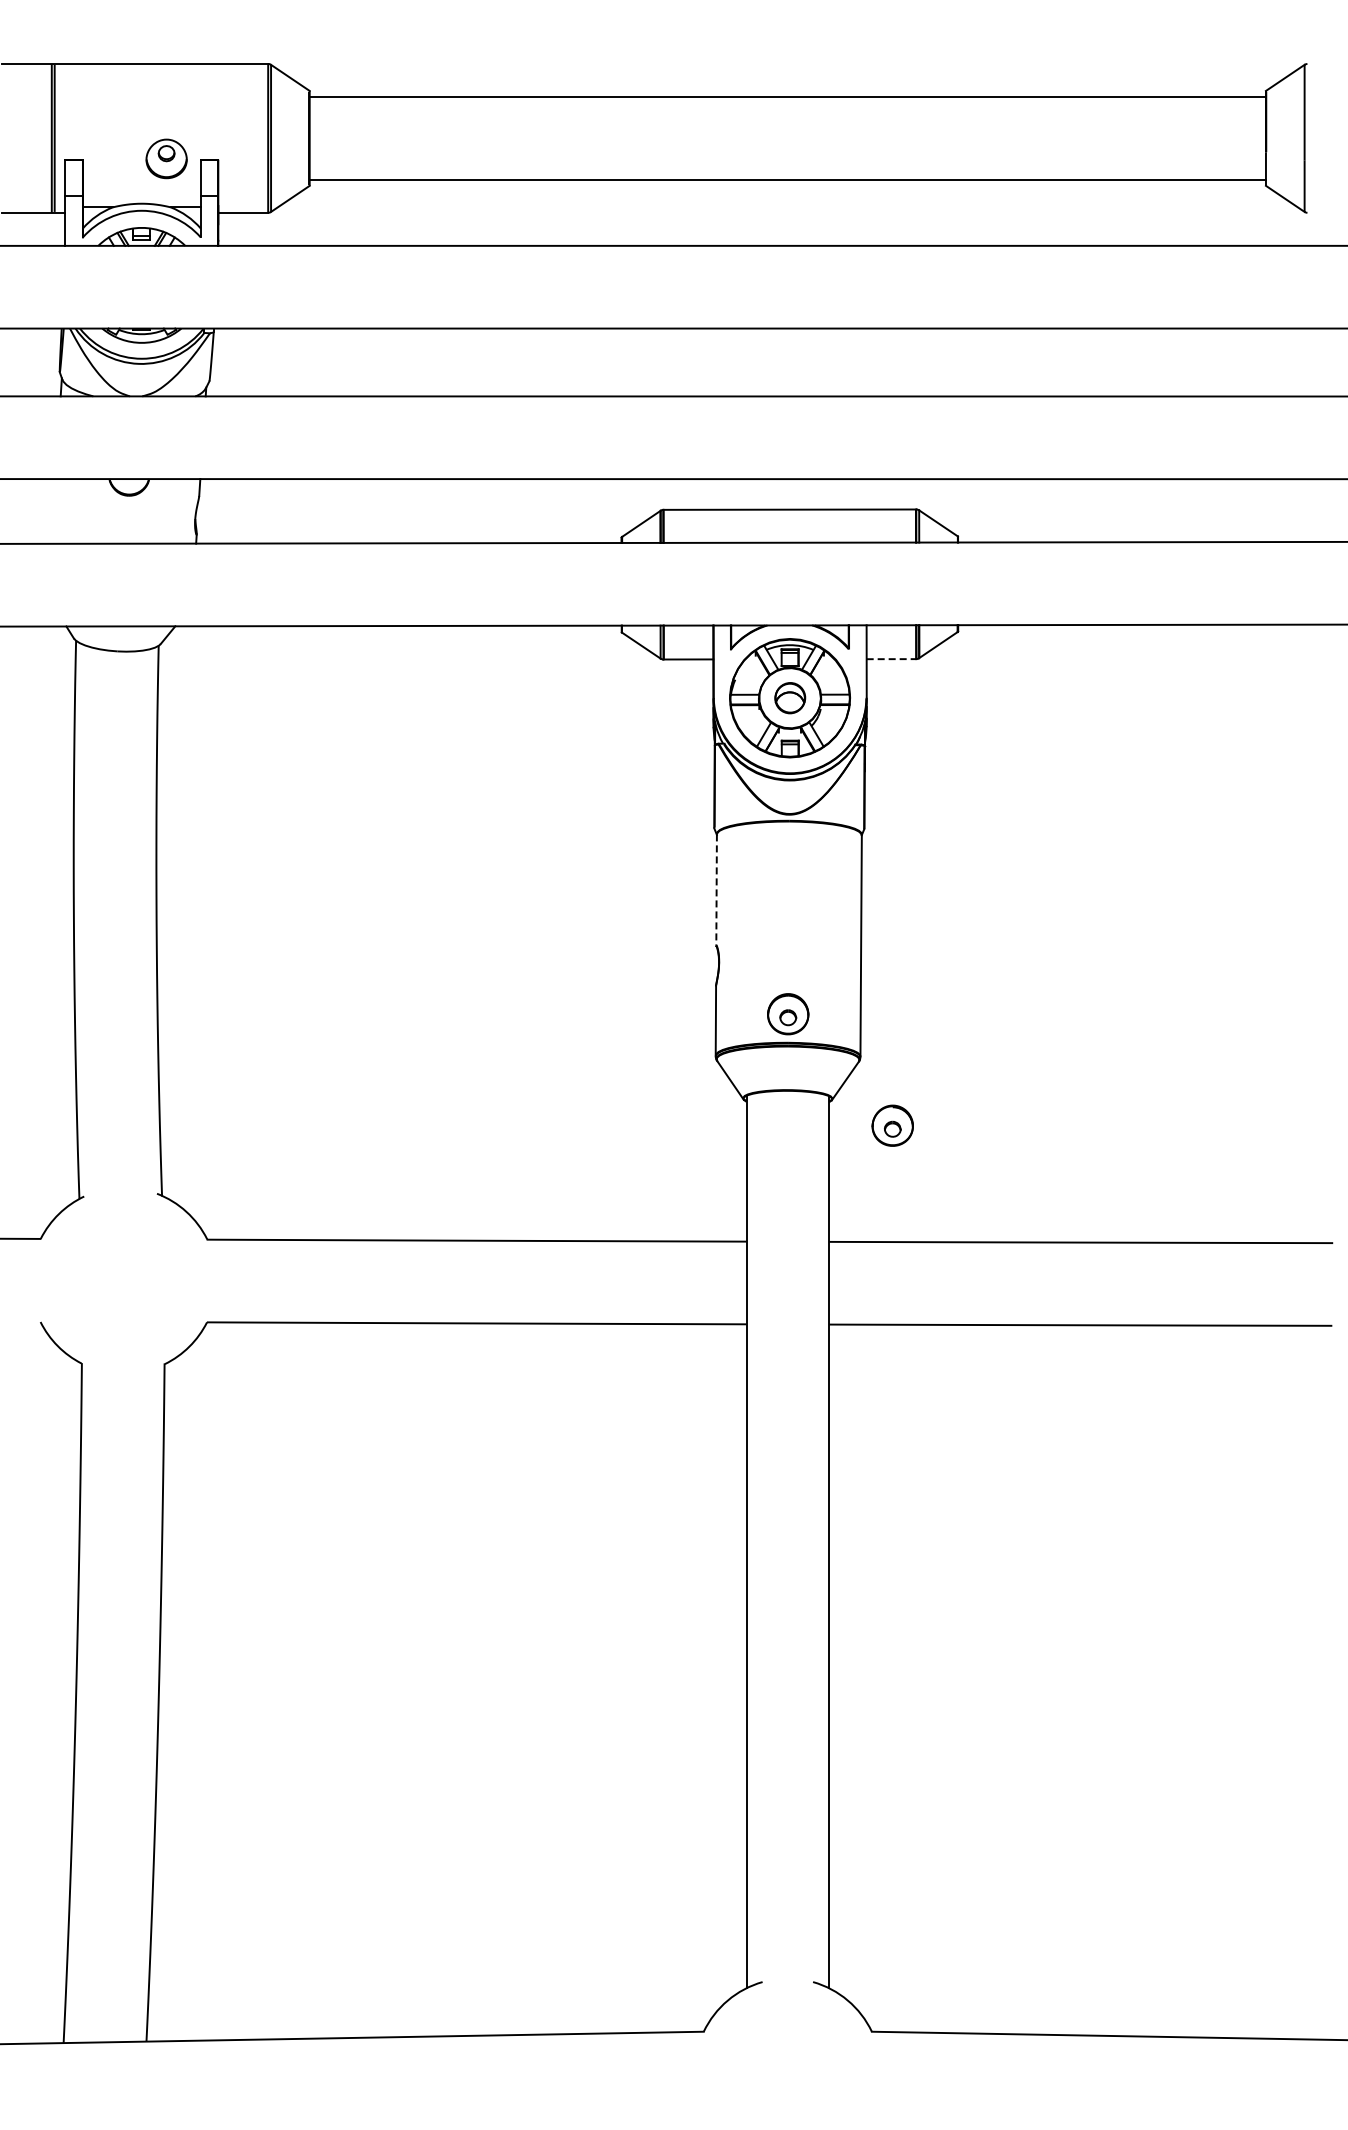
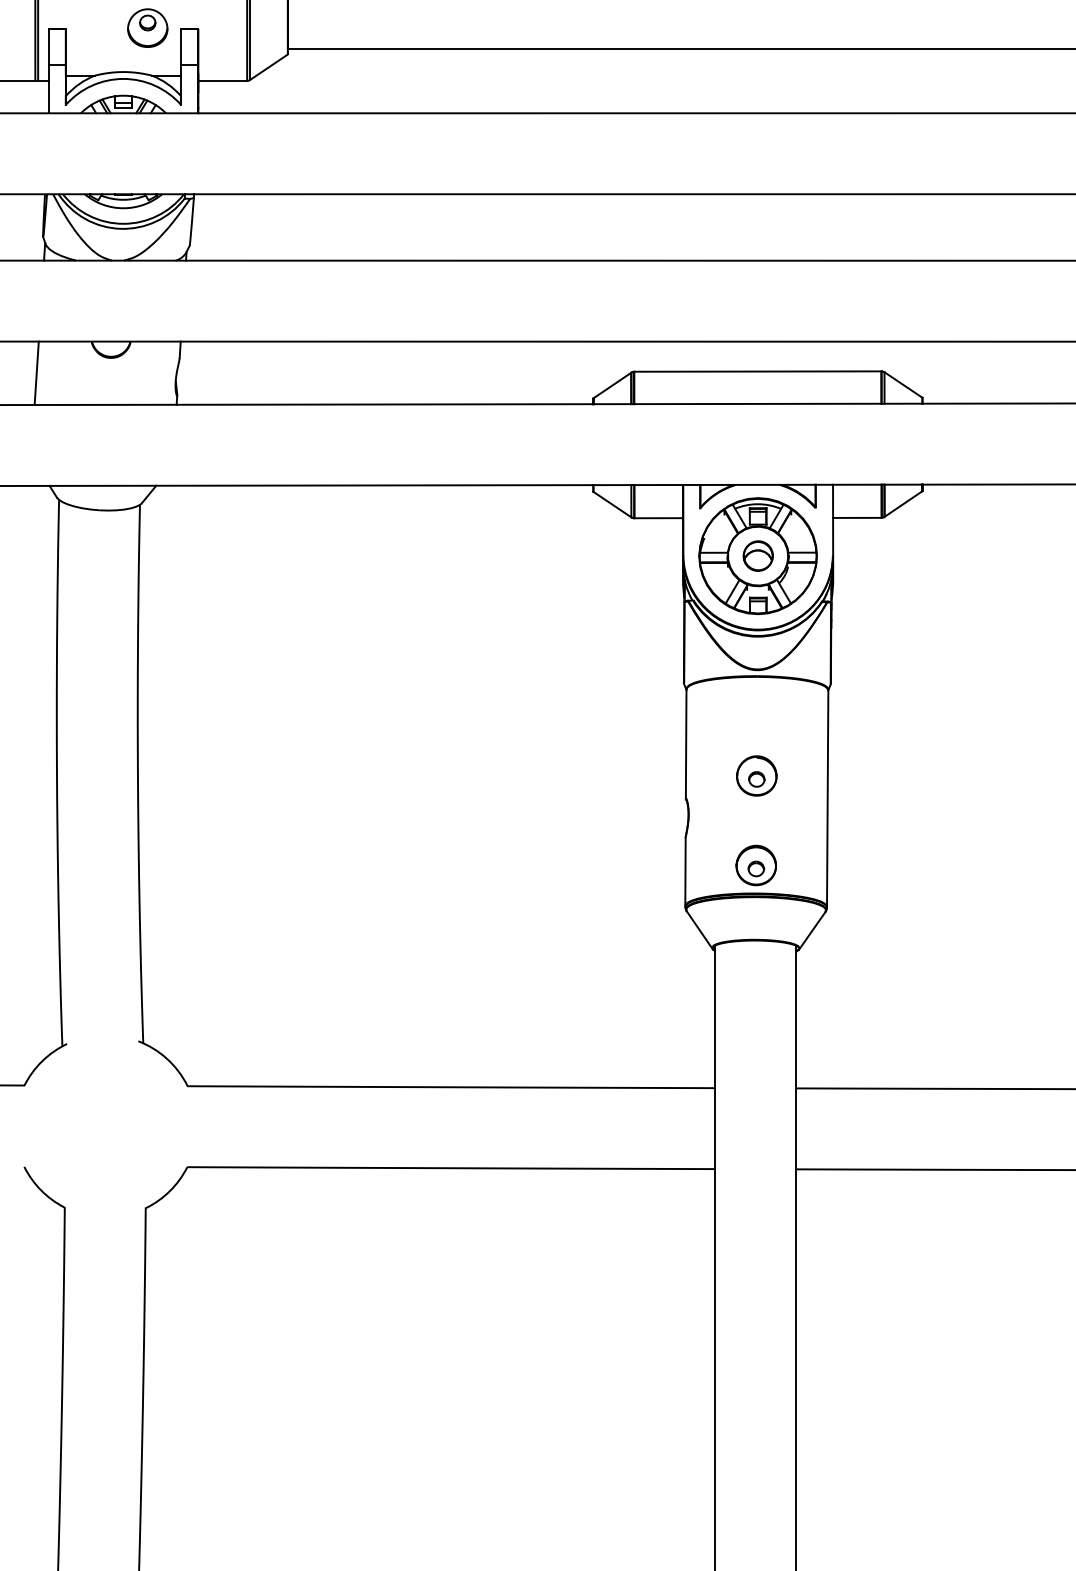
line: (53, 511) -> (36, 373), added
line: (891, 659) -> (857, 518), dashed -> solid
line: (716, 891) -> (686, 745), dashed -> solid
part: (892, 1125) -> (756, 775), moved

